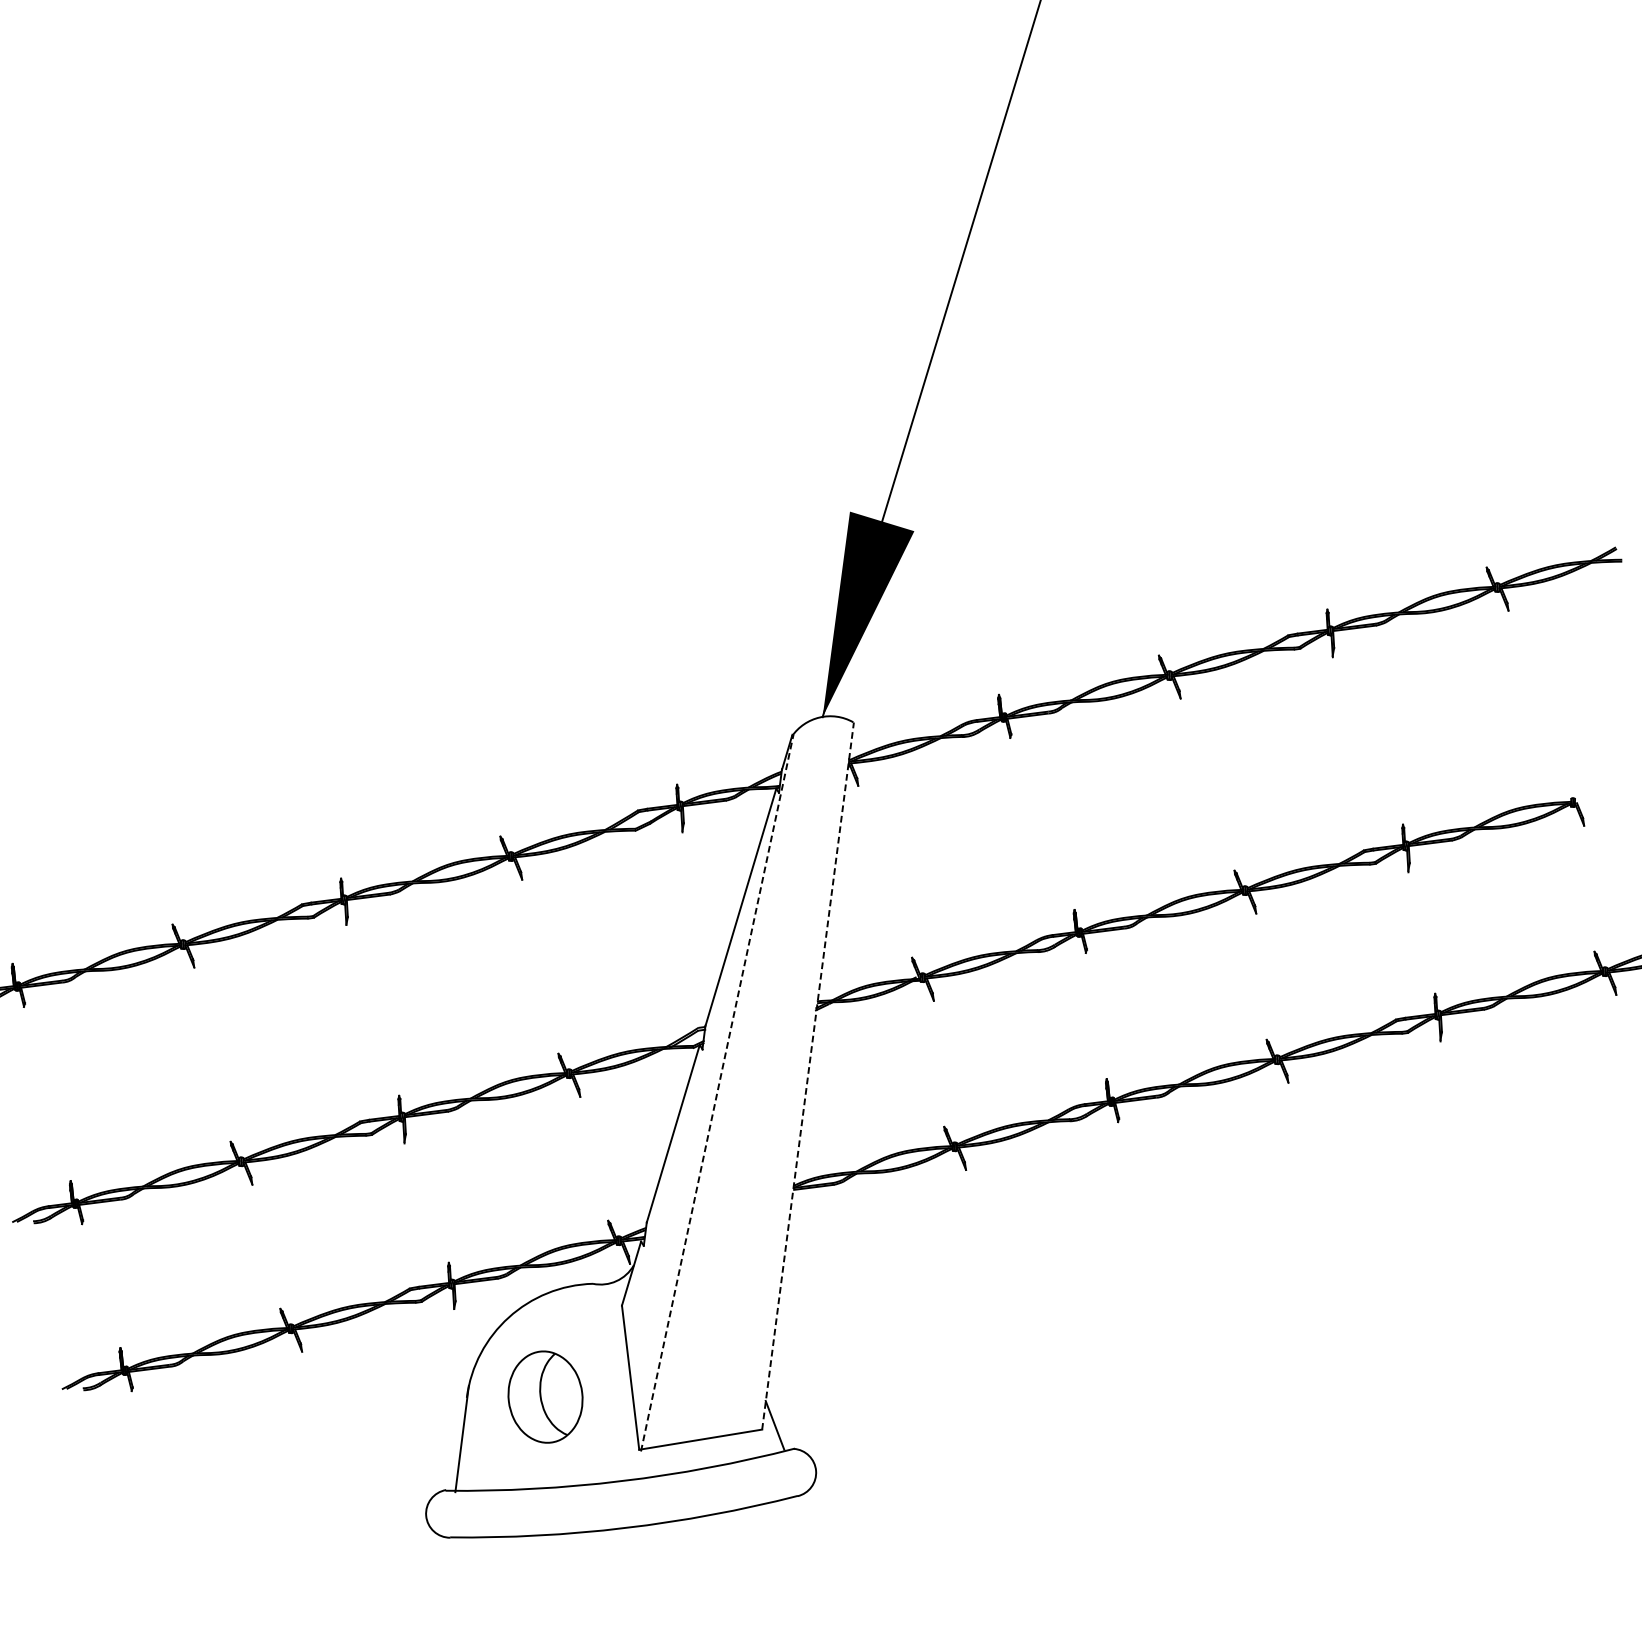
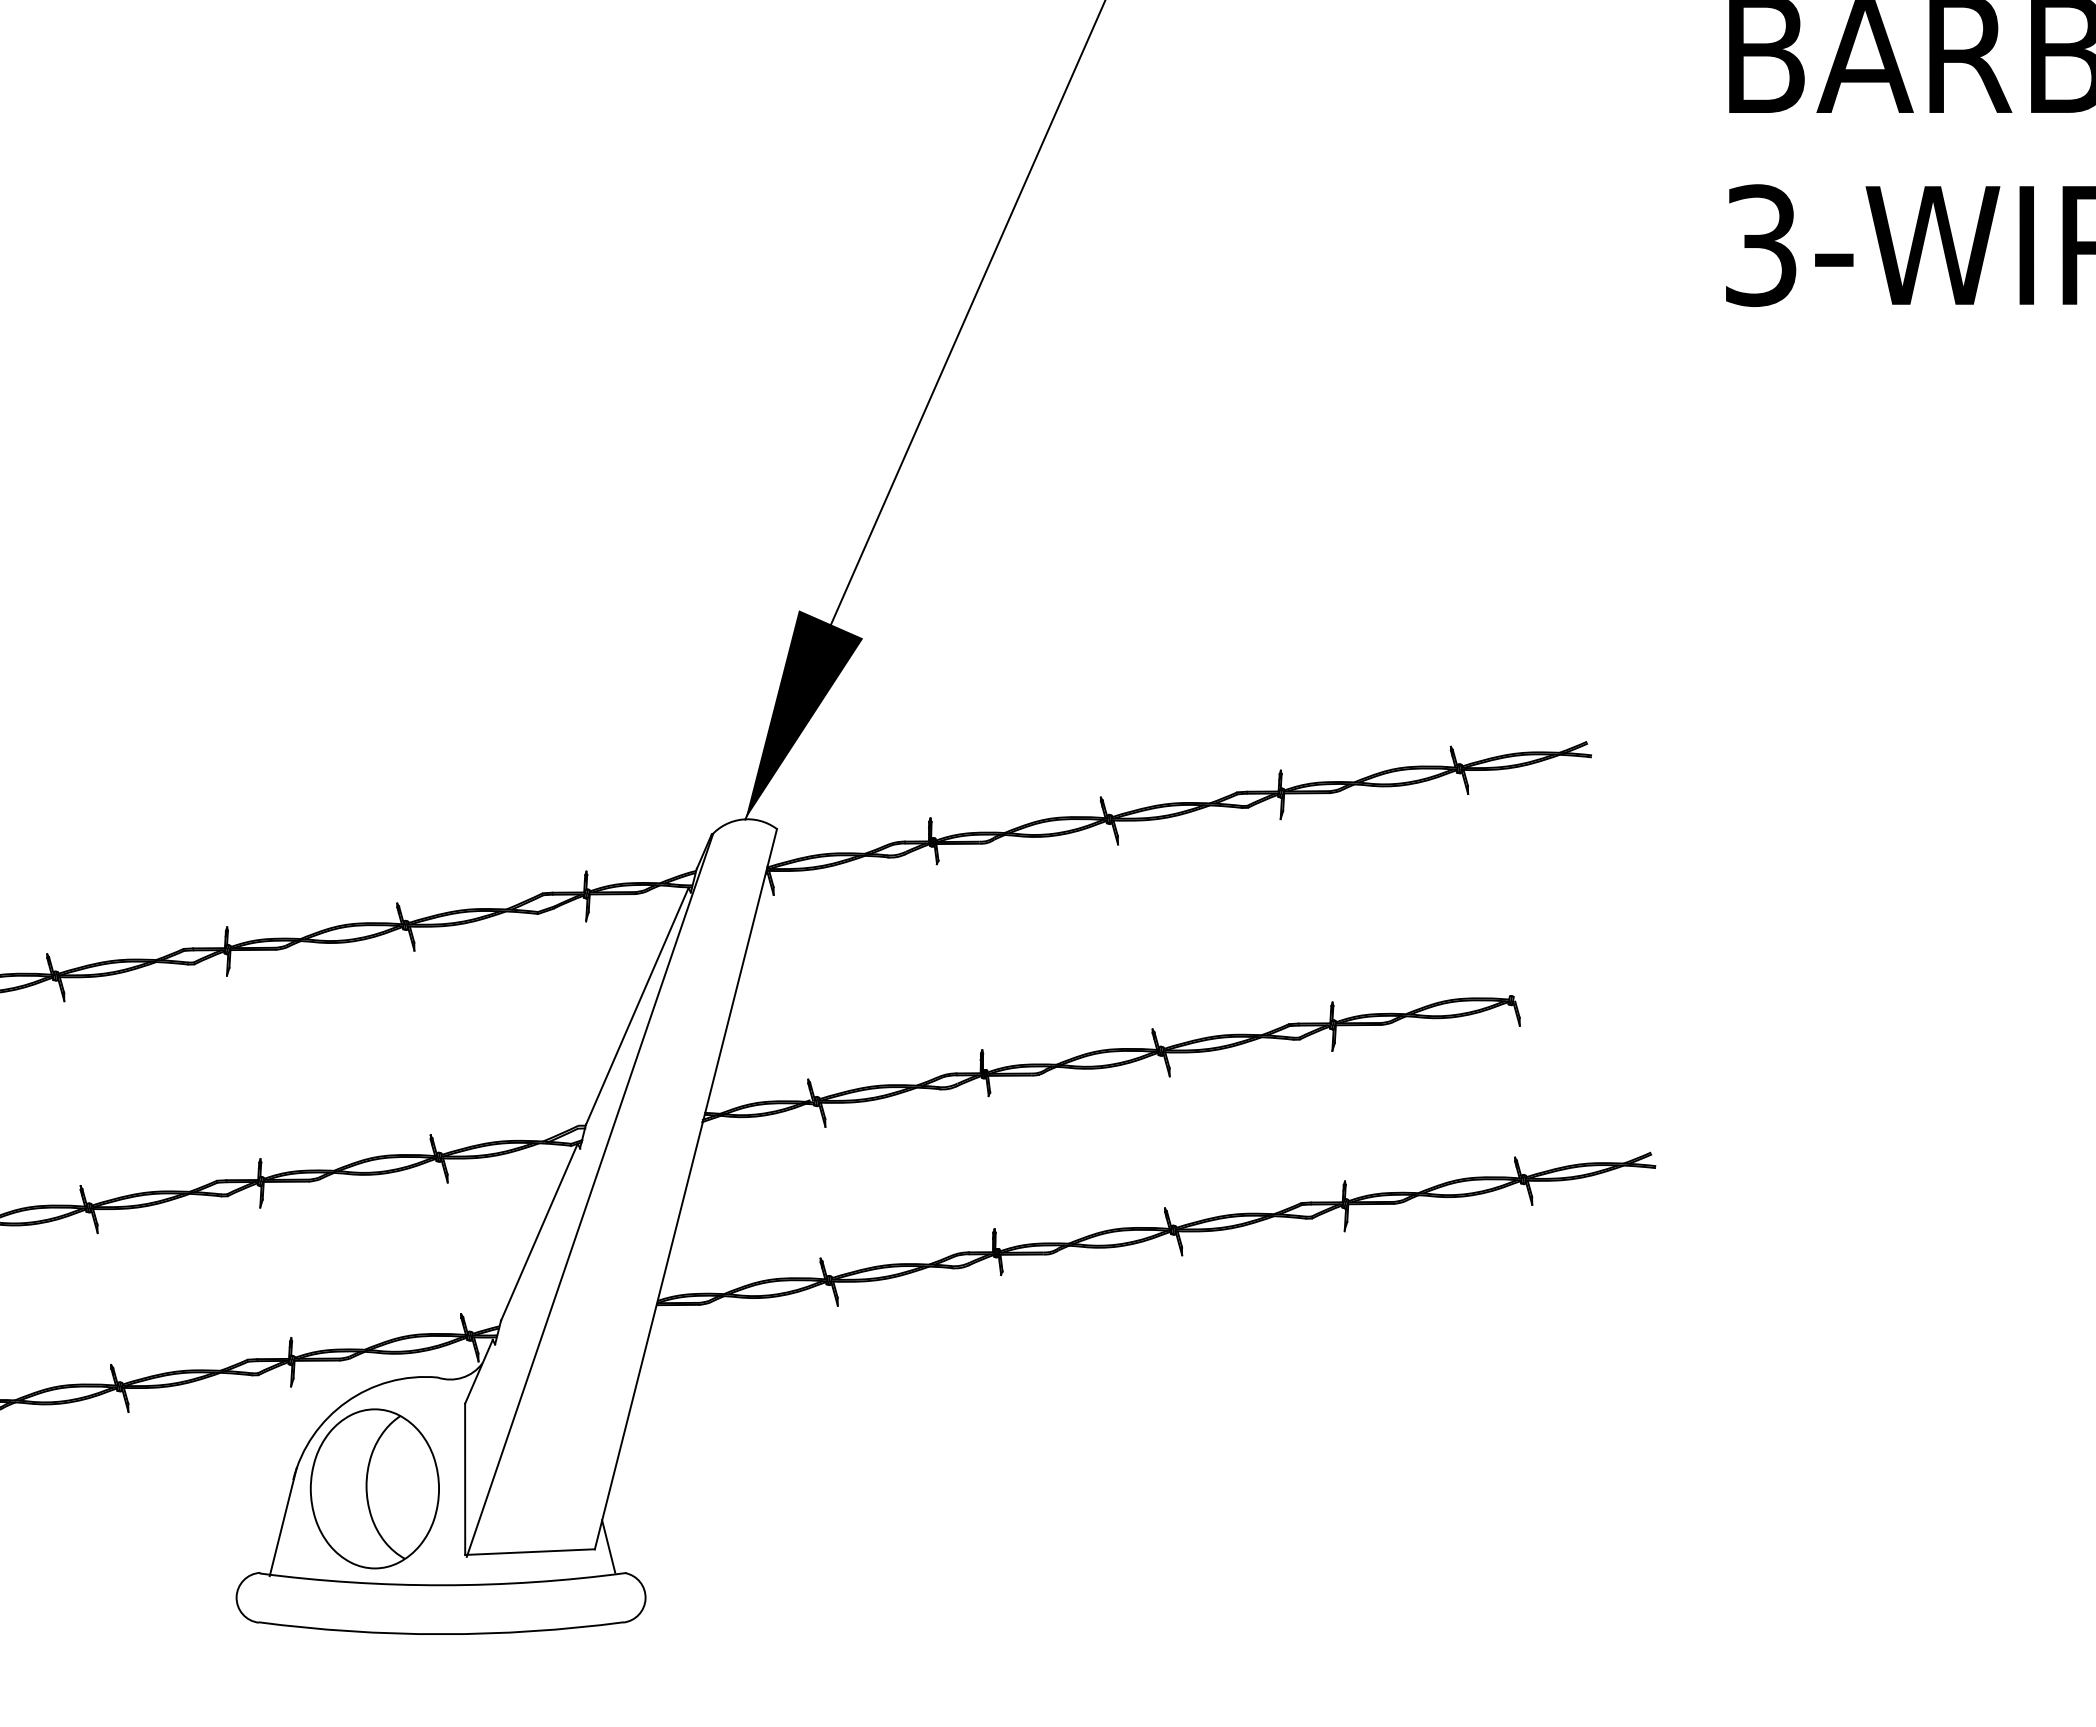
line: (807, 1076) -> (685, 1189), dashed -> solid
line: (716, 1093) -> (589, 1195), dashed -> solid
part: (545, 1396) -> (374, 1488), size x1.67

